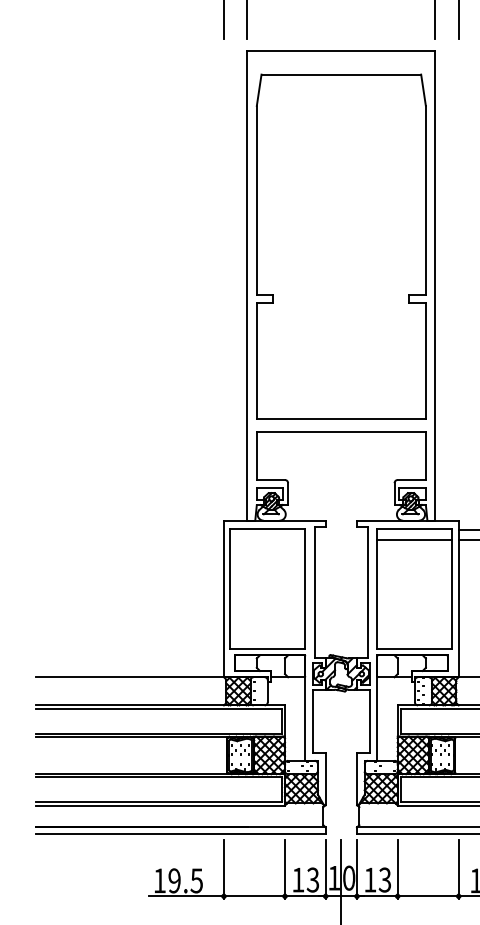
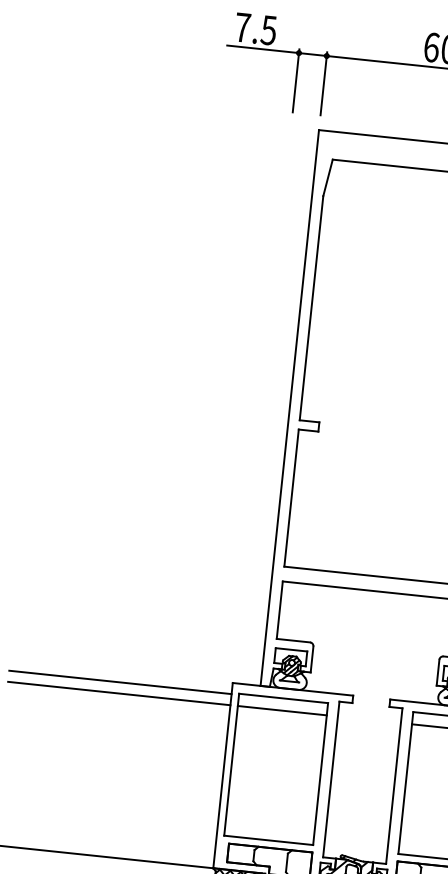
line: (129, 530) -> (119, 682), added
line: (129, 539) -> (118, 693), added
line: (267, 539) -> (281, 710), added

